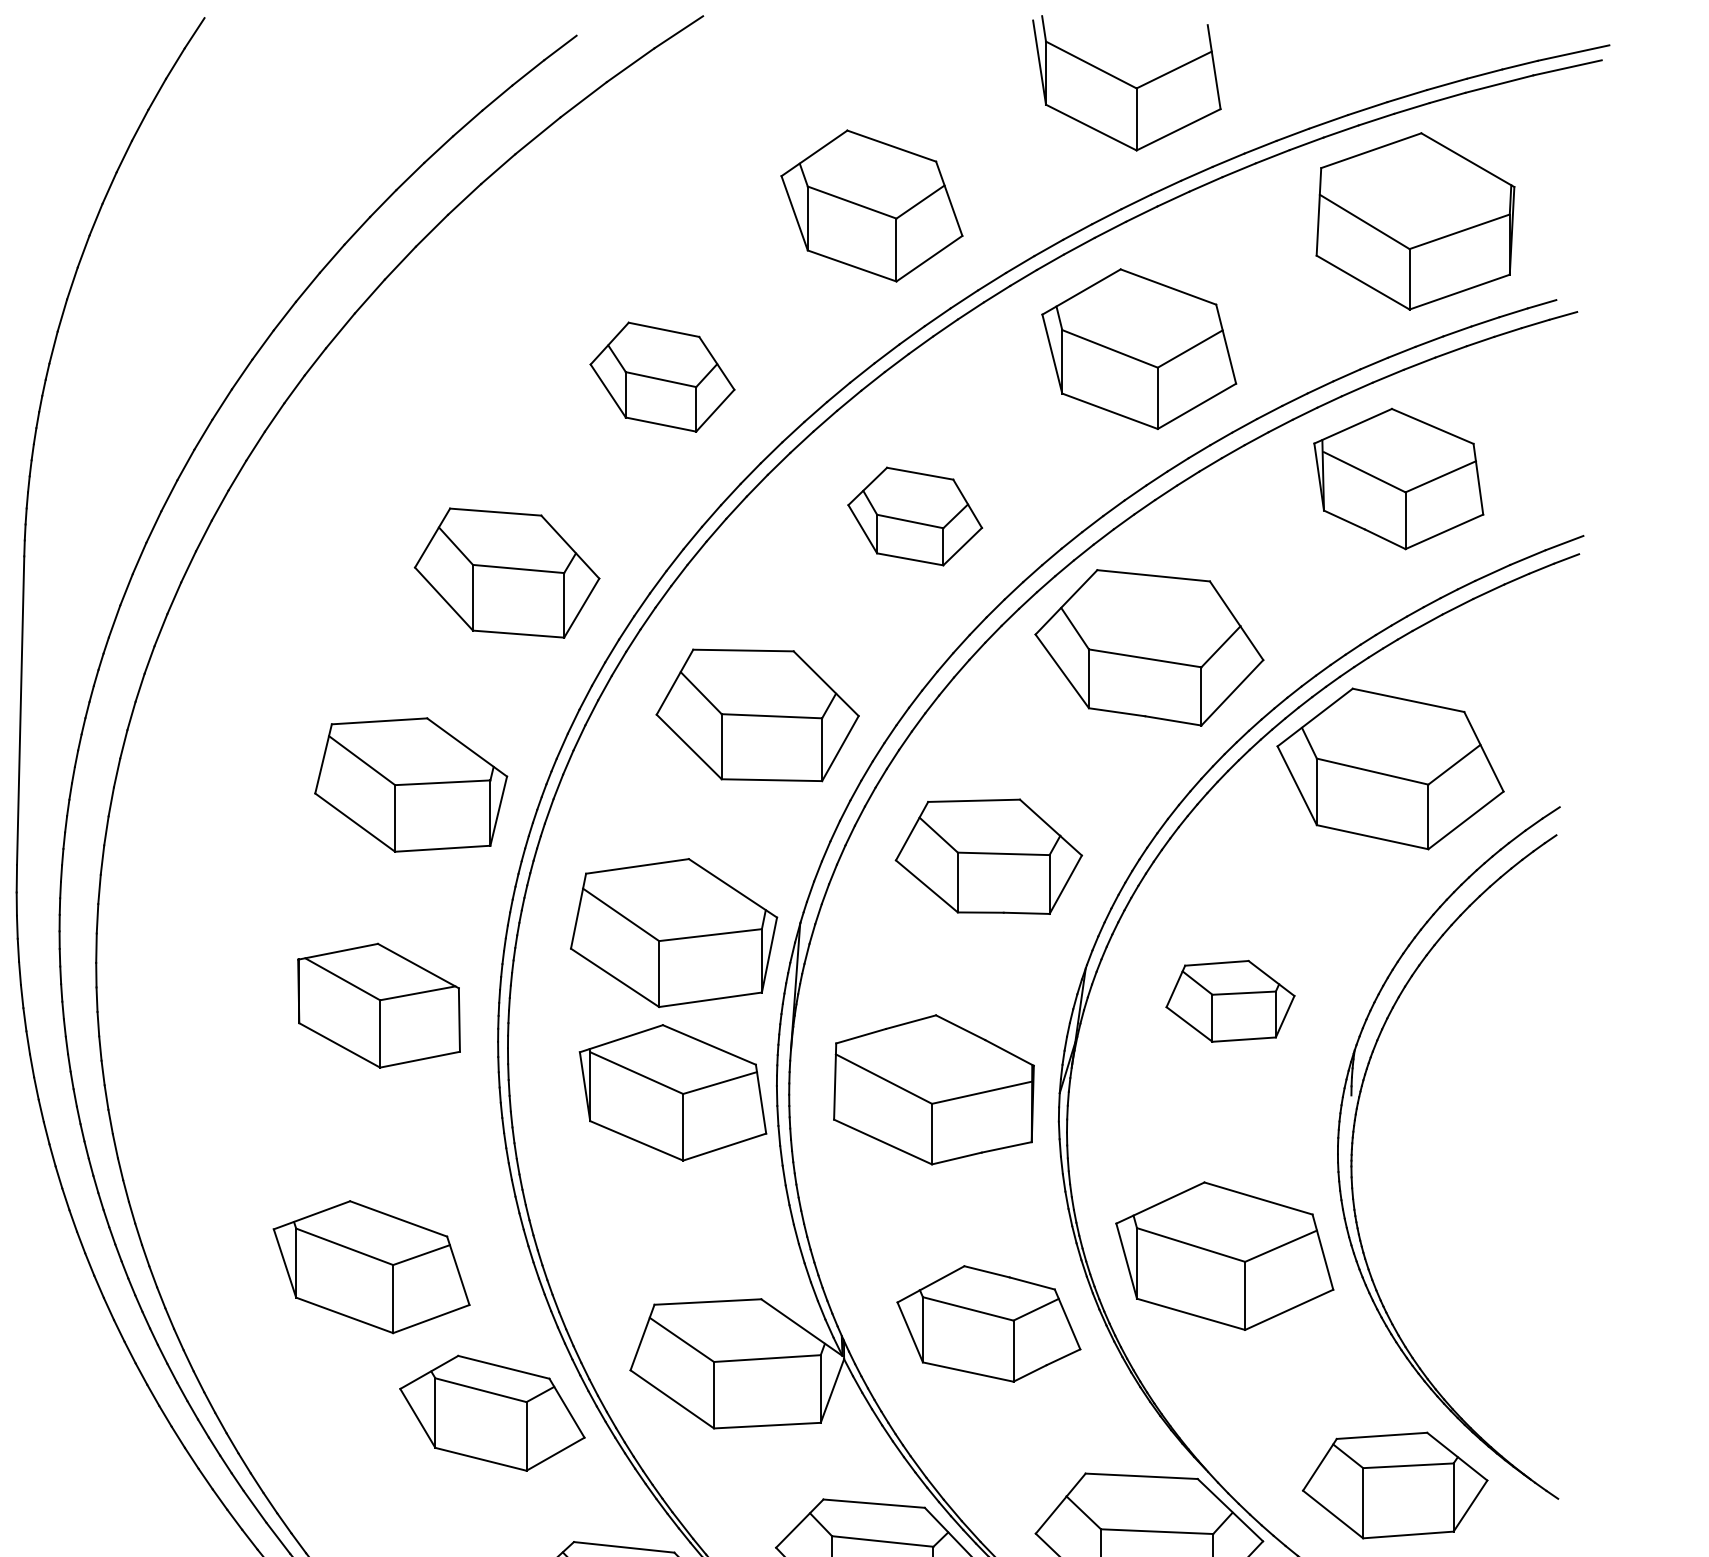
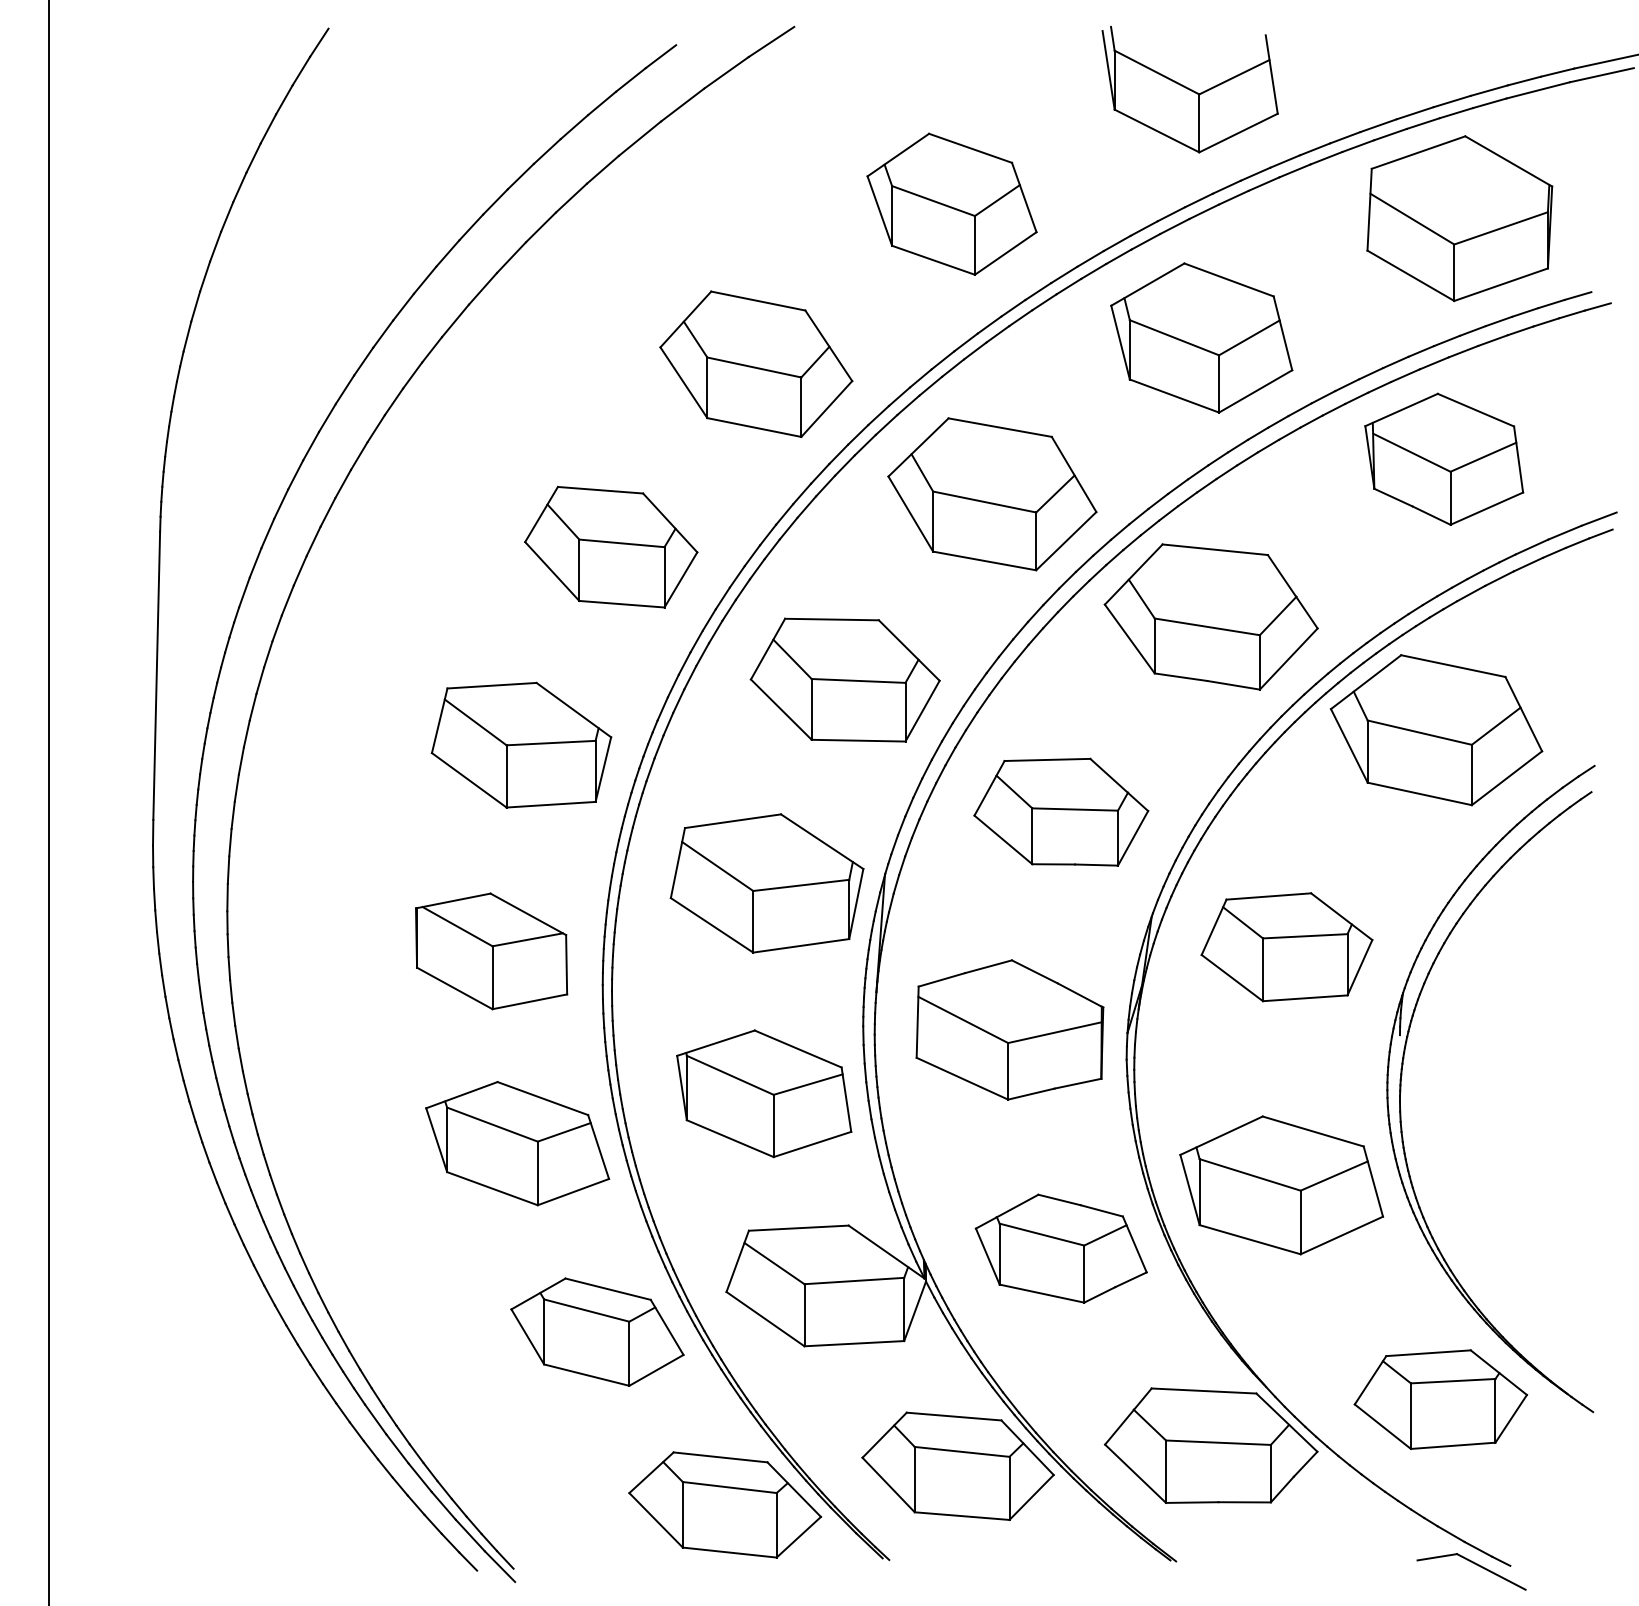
part: (662, 376) -> (756, 363), size x1.43
part: (915, 516) -> (992, 494), size x1.67
part: (1229, 1001) -> (1286, 947), size x1.43
part: (673, 1092) -> (764, 1093), moved
part: (371, 1267) -> (517, 1143), moved

